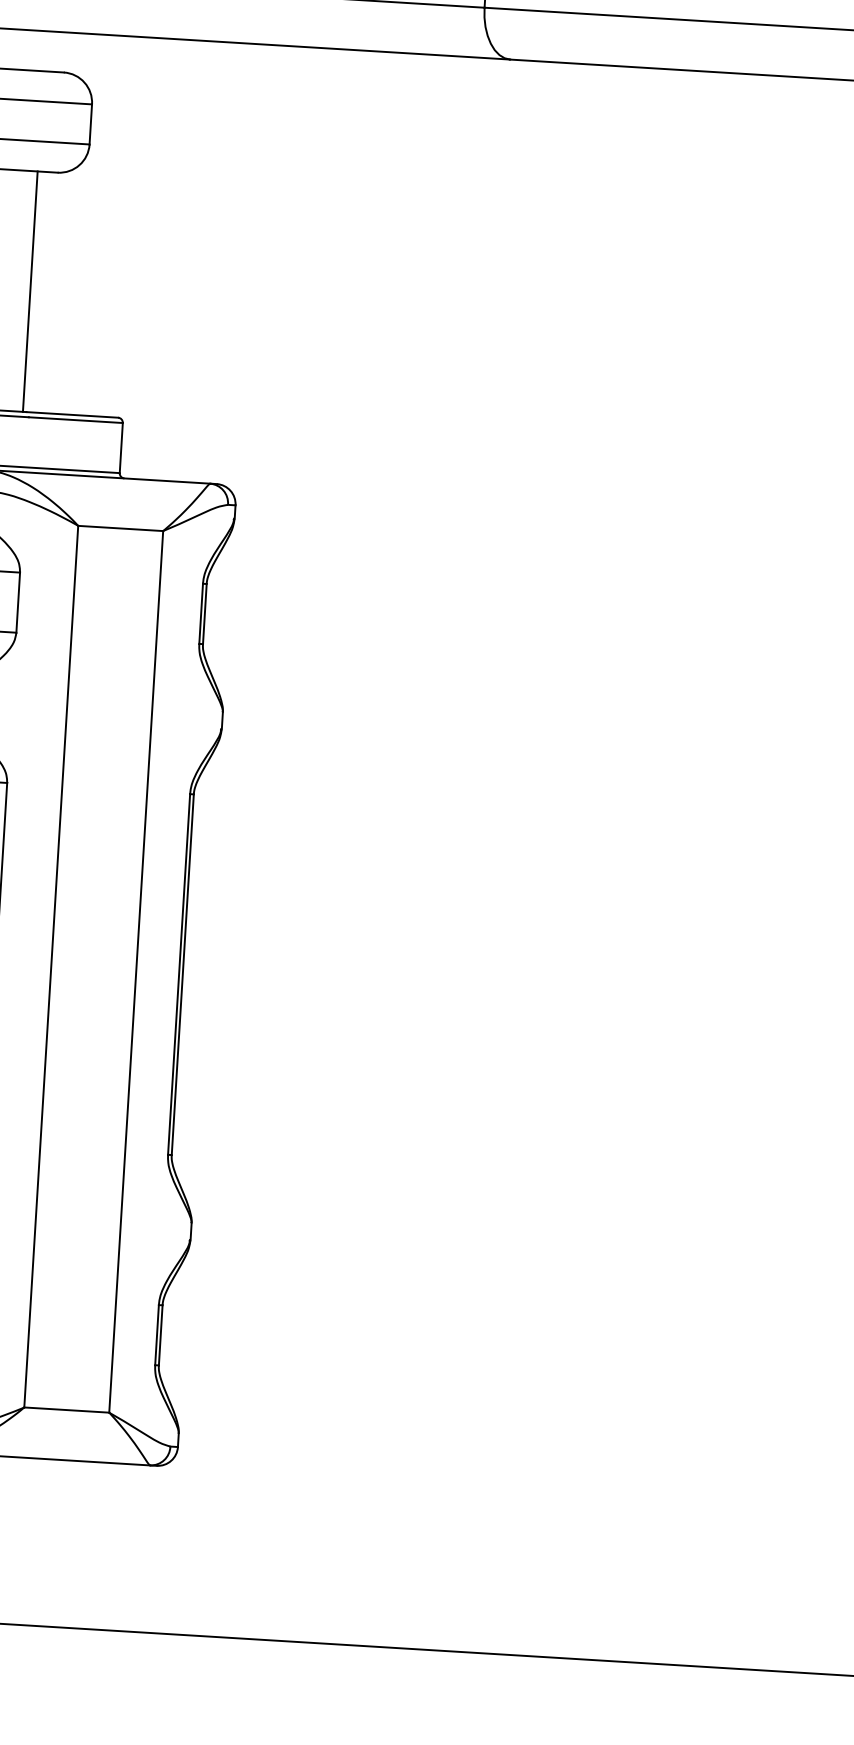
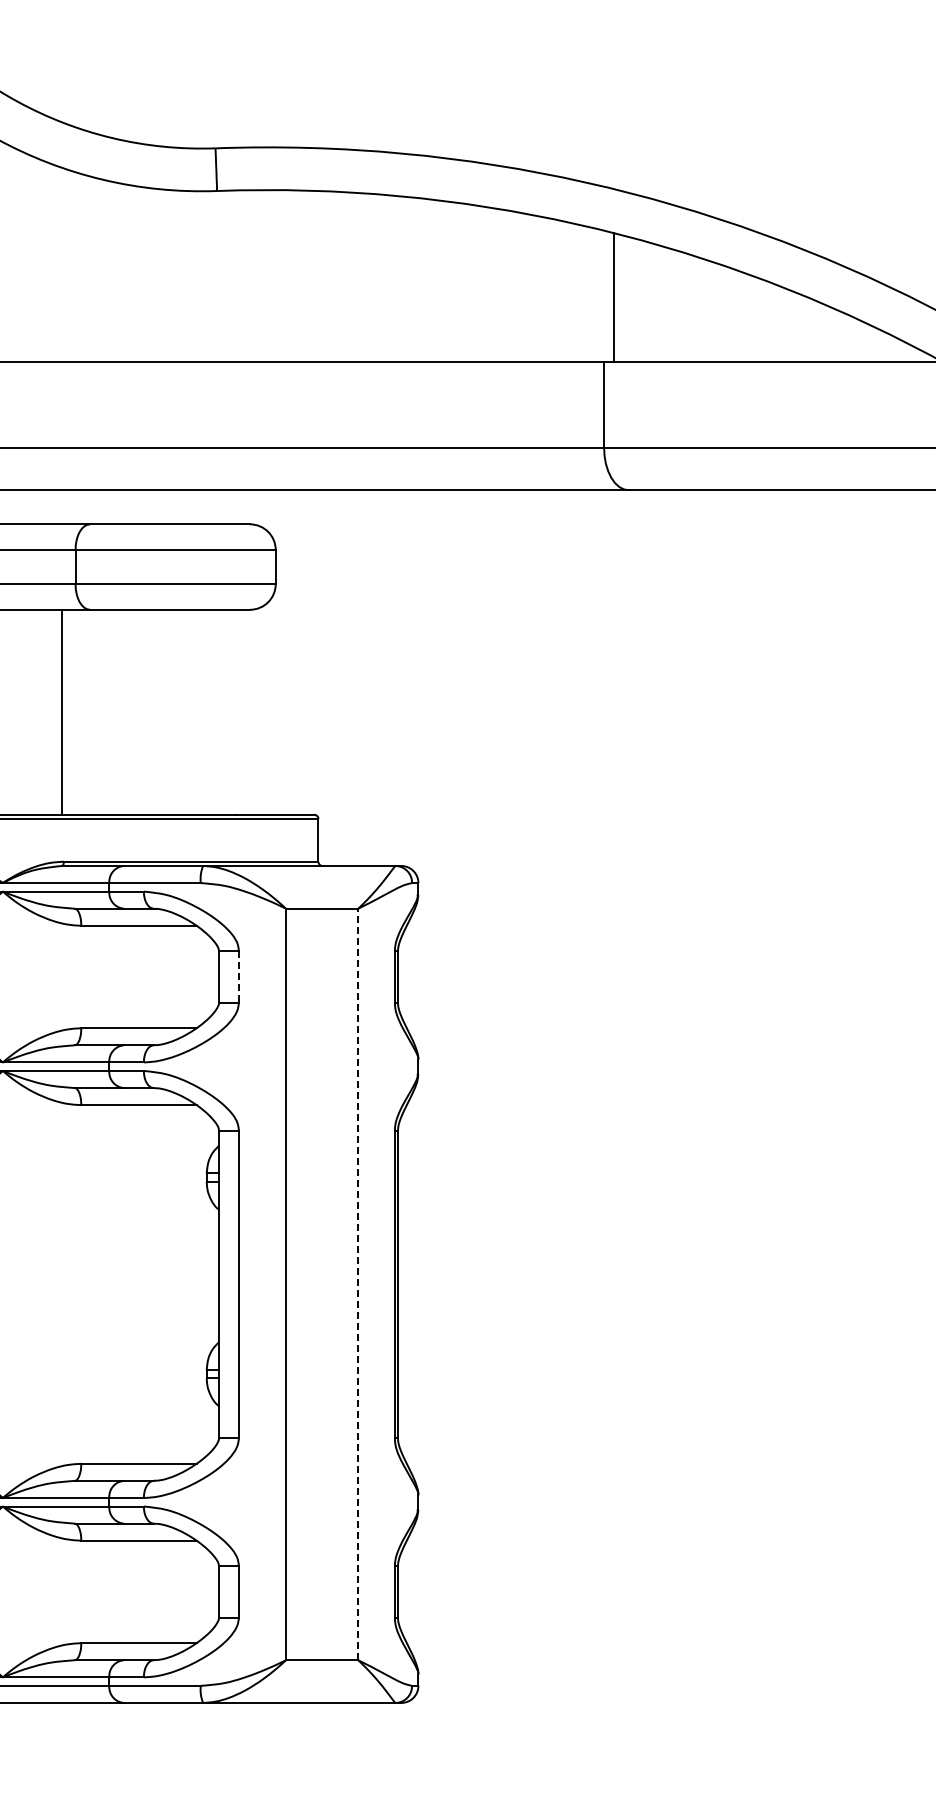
line: (30, 290) -> (233, 711), removed
line: (17, 603) -> (238, 977), solid -> dashed
line: (136, 971) -> (358, 1284), solid -> dashed

